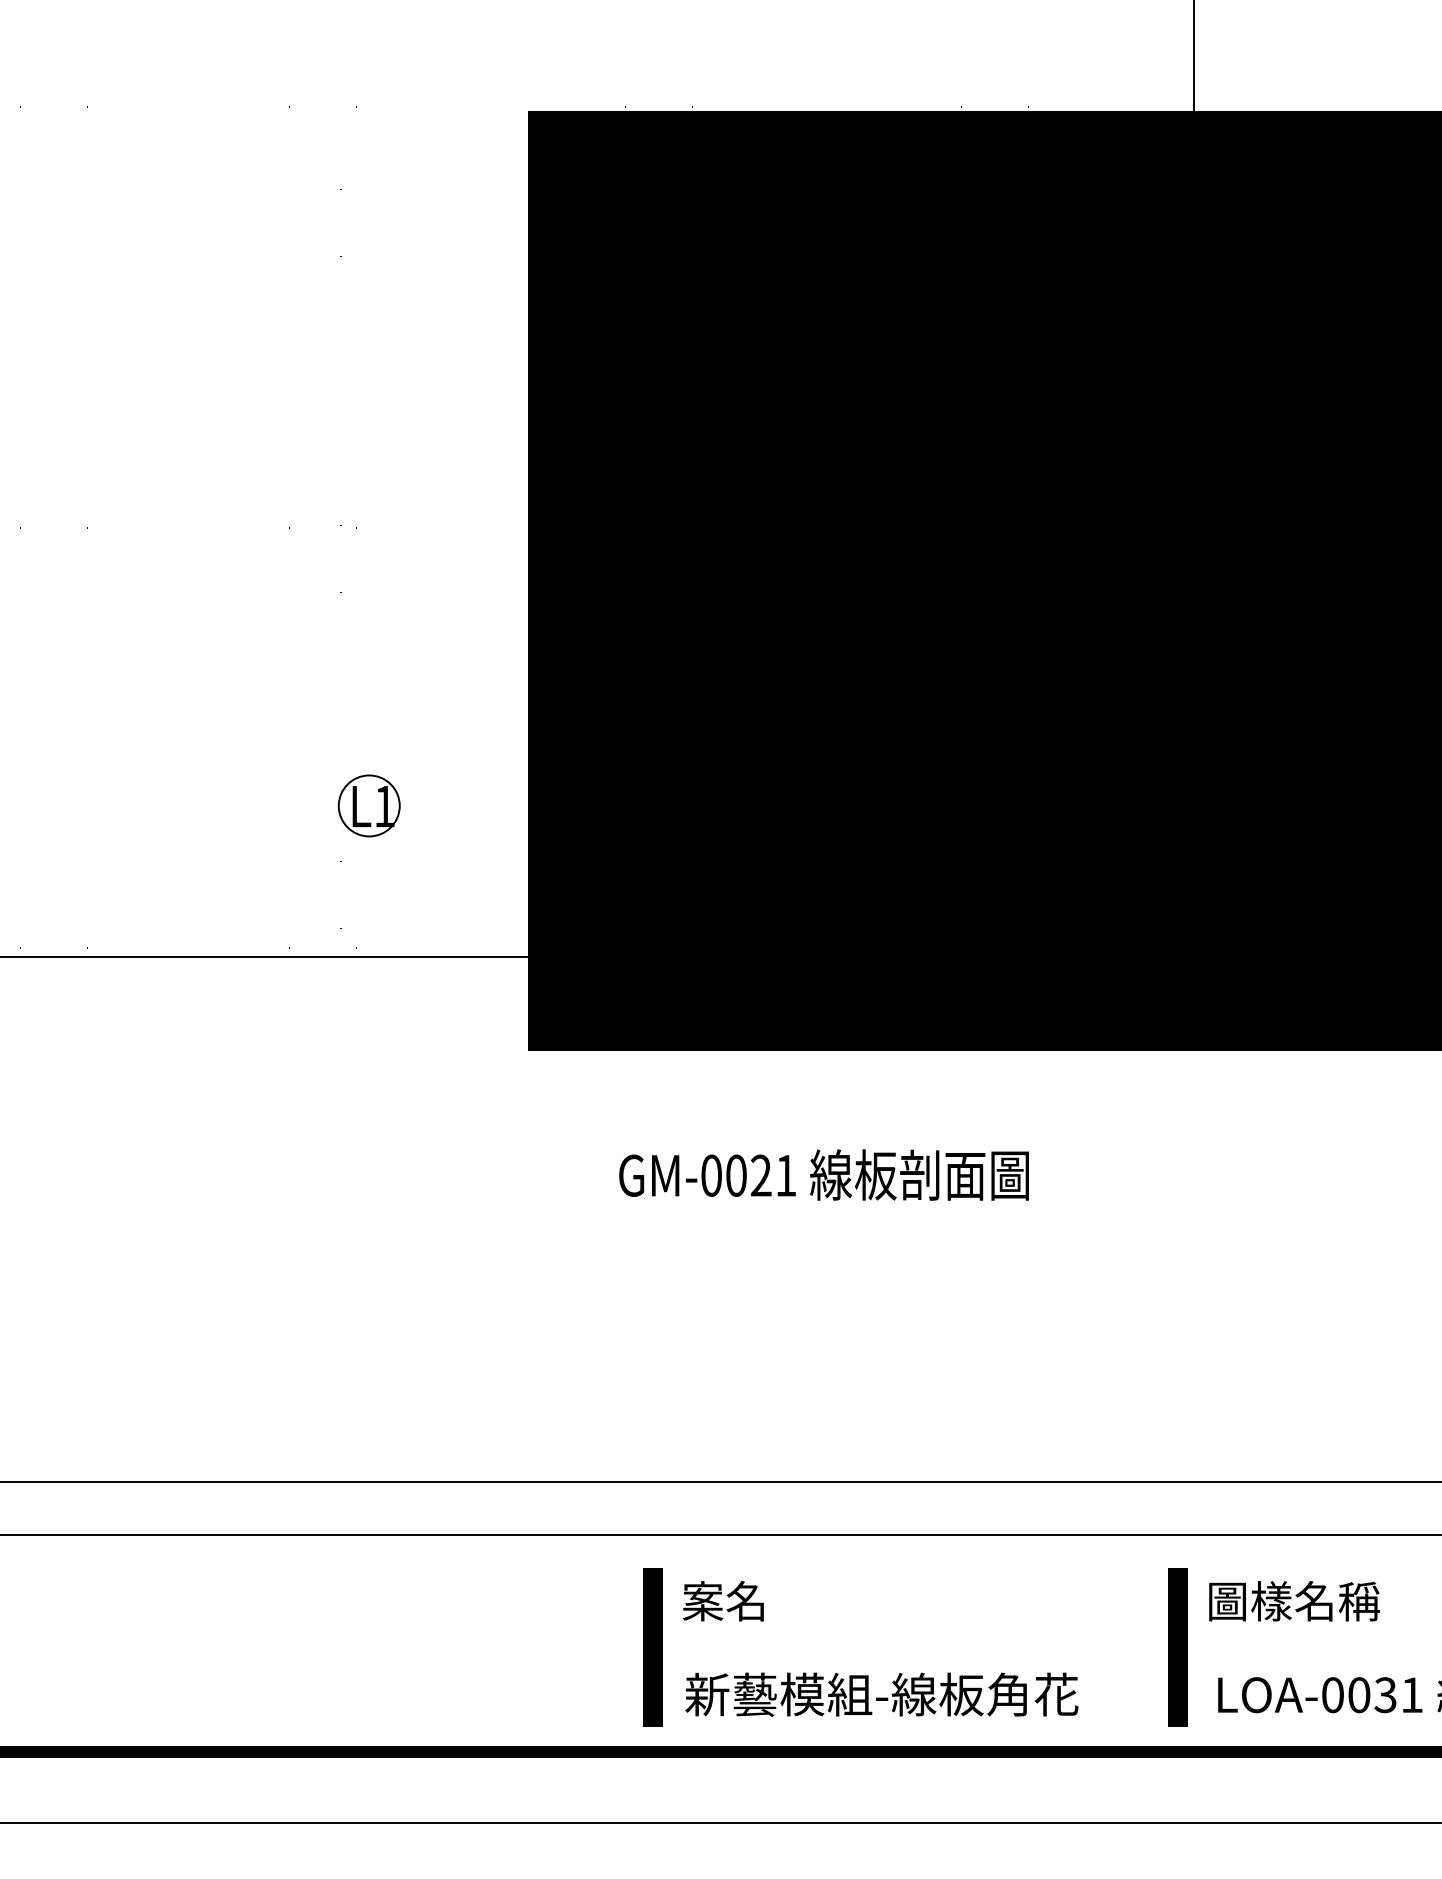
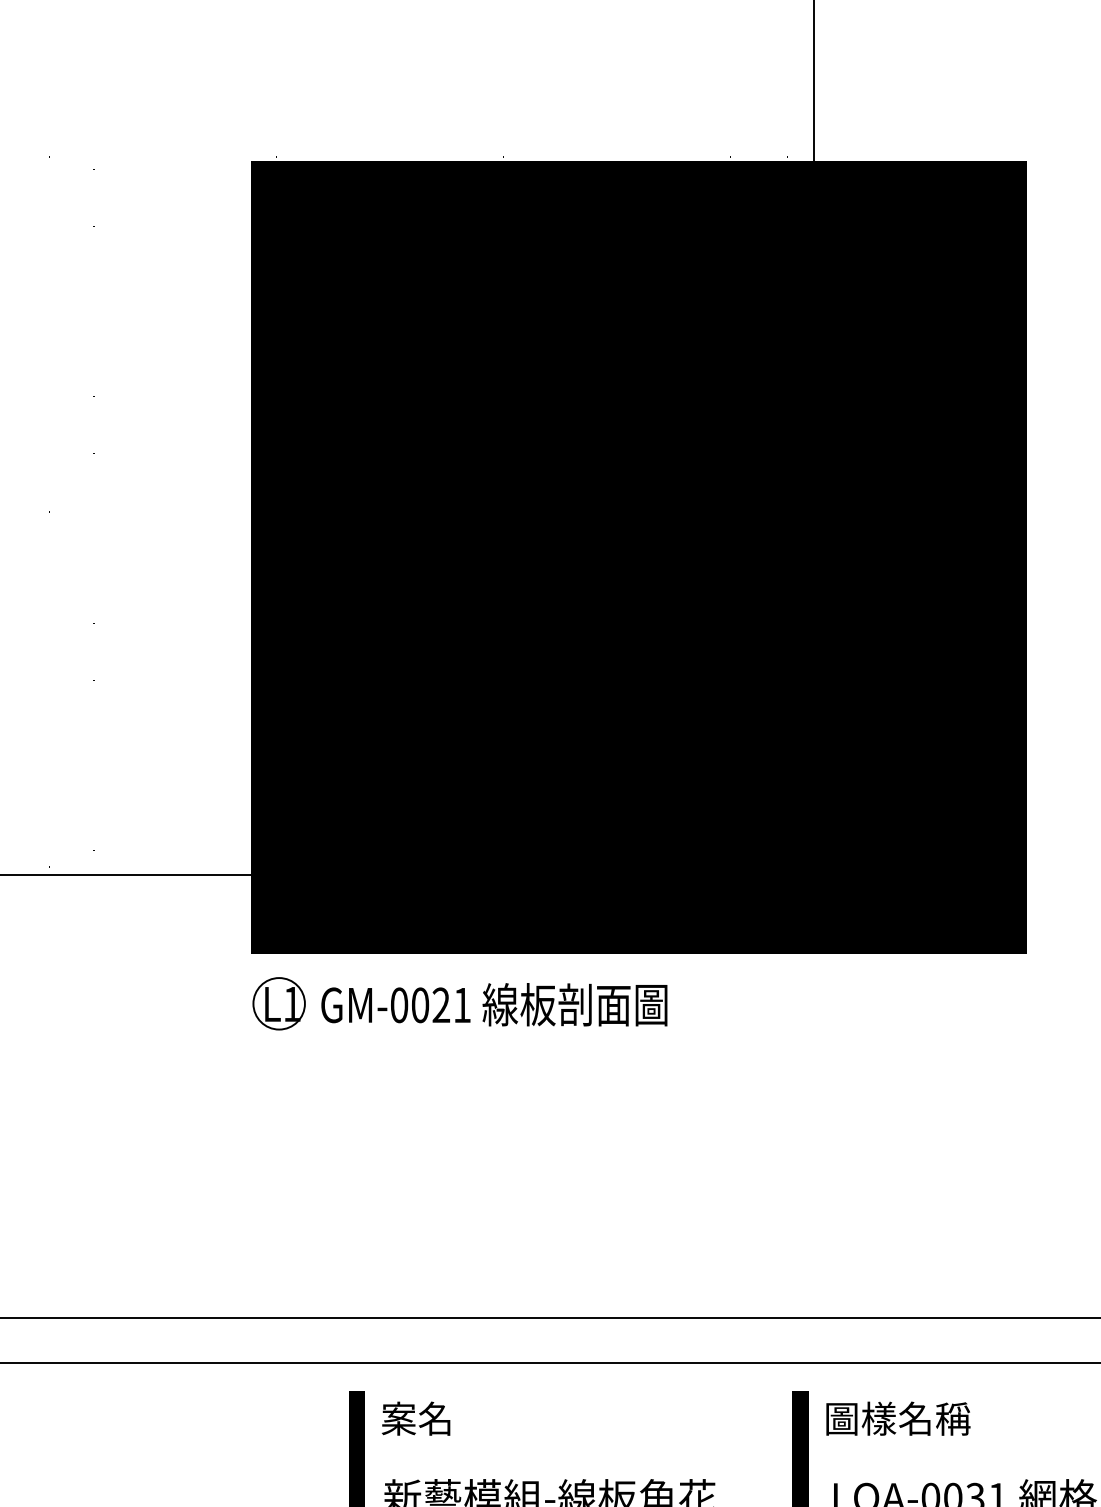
part: (368, 805) -> (278, 1003), moved
text: (823, 1174) -> (493, 1004), moved

